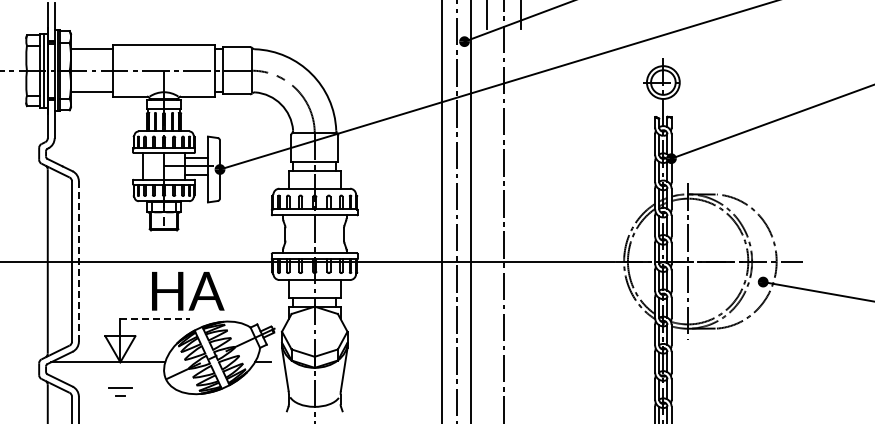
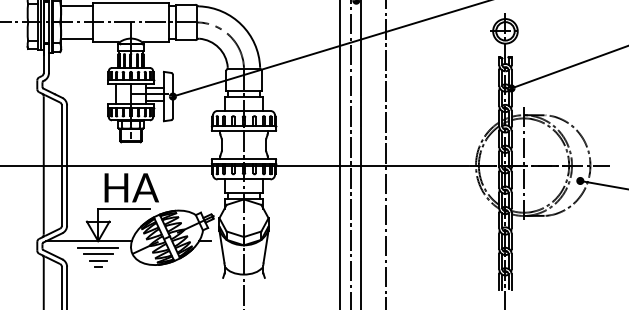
line: (78, 261) -> (66, 165), dashed -> solid
text: (188, 291) -> (132, 188), moved
line: (155, 318) -> (124, 208), dashed -> solid
line: (120, 370) -> (98, 247), added
line: (120, 379) -> (98, 254), added

